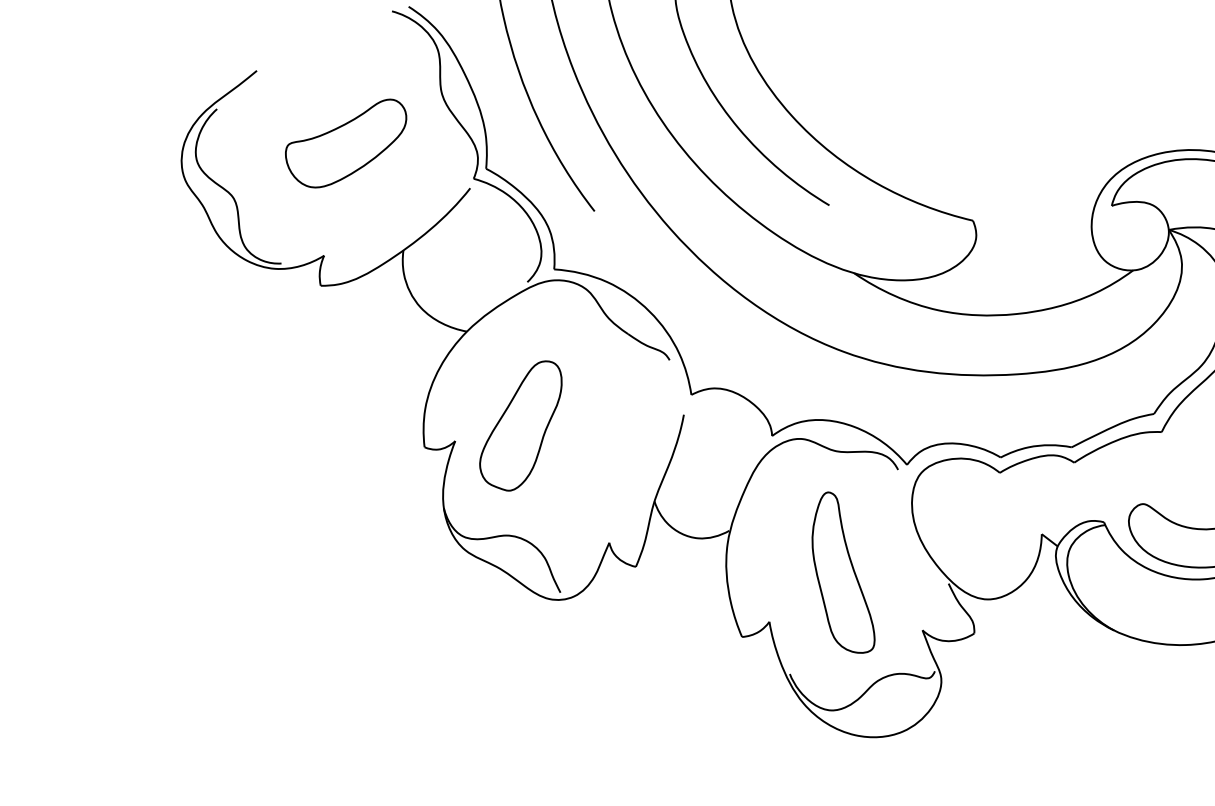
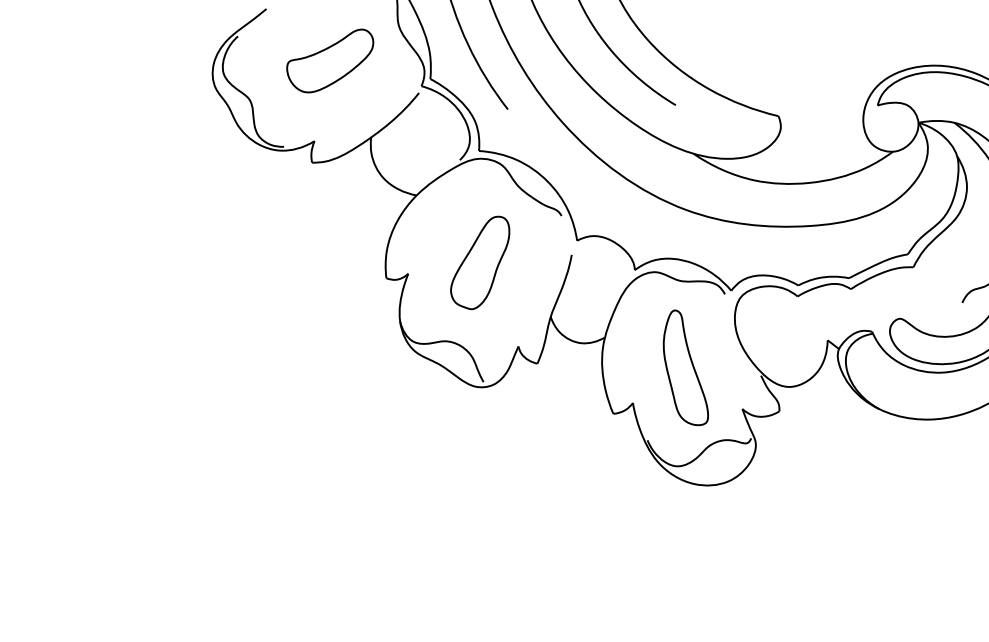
part: (521, 425) -> (480, 262), moved

